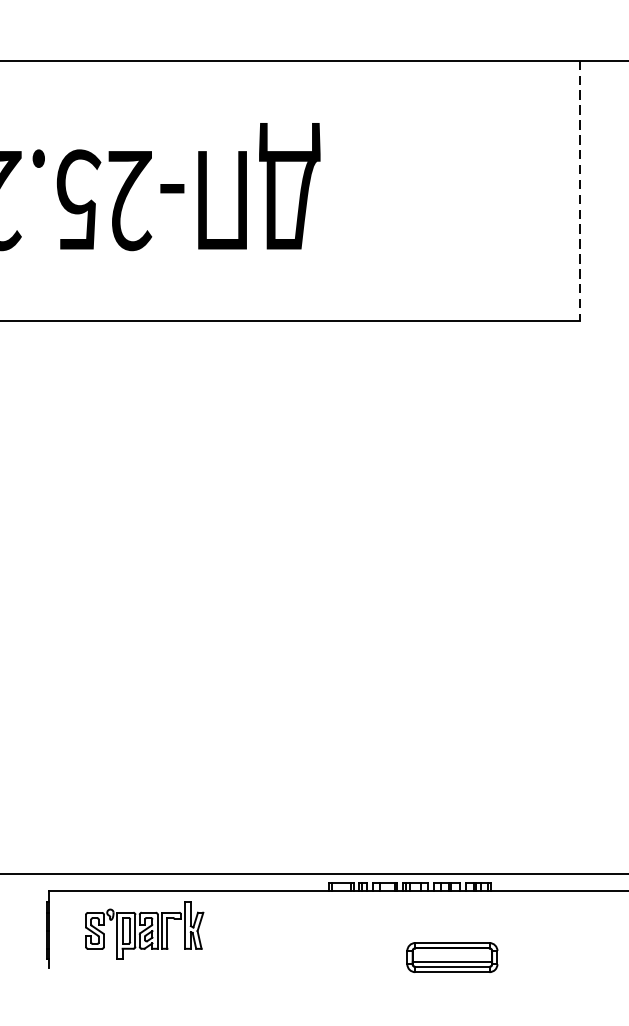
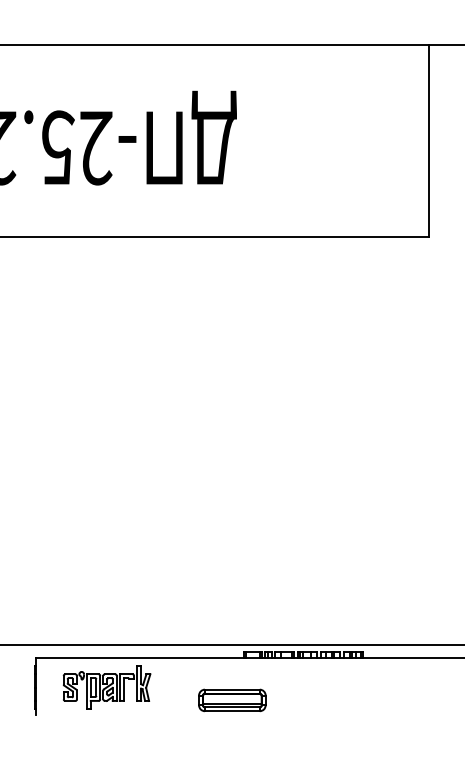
line: (579, 191) -> (428, 141), dashed -> solid
part: (452, 957) -> (232, 700), moved

